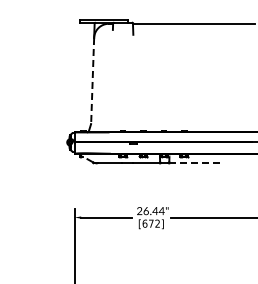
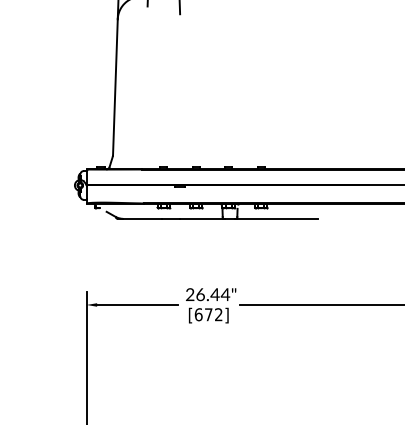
line: (92, 80) -> (115, 86), dashed -> solid
line: (193, 163) -> (275, 218), dashed -> solid

